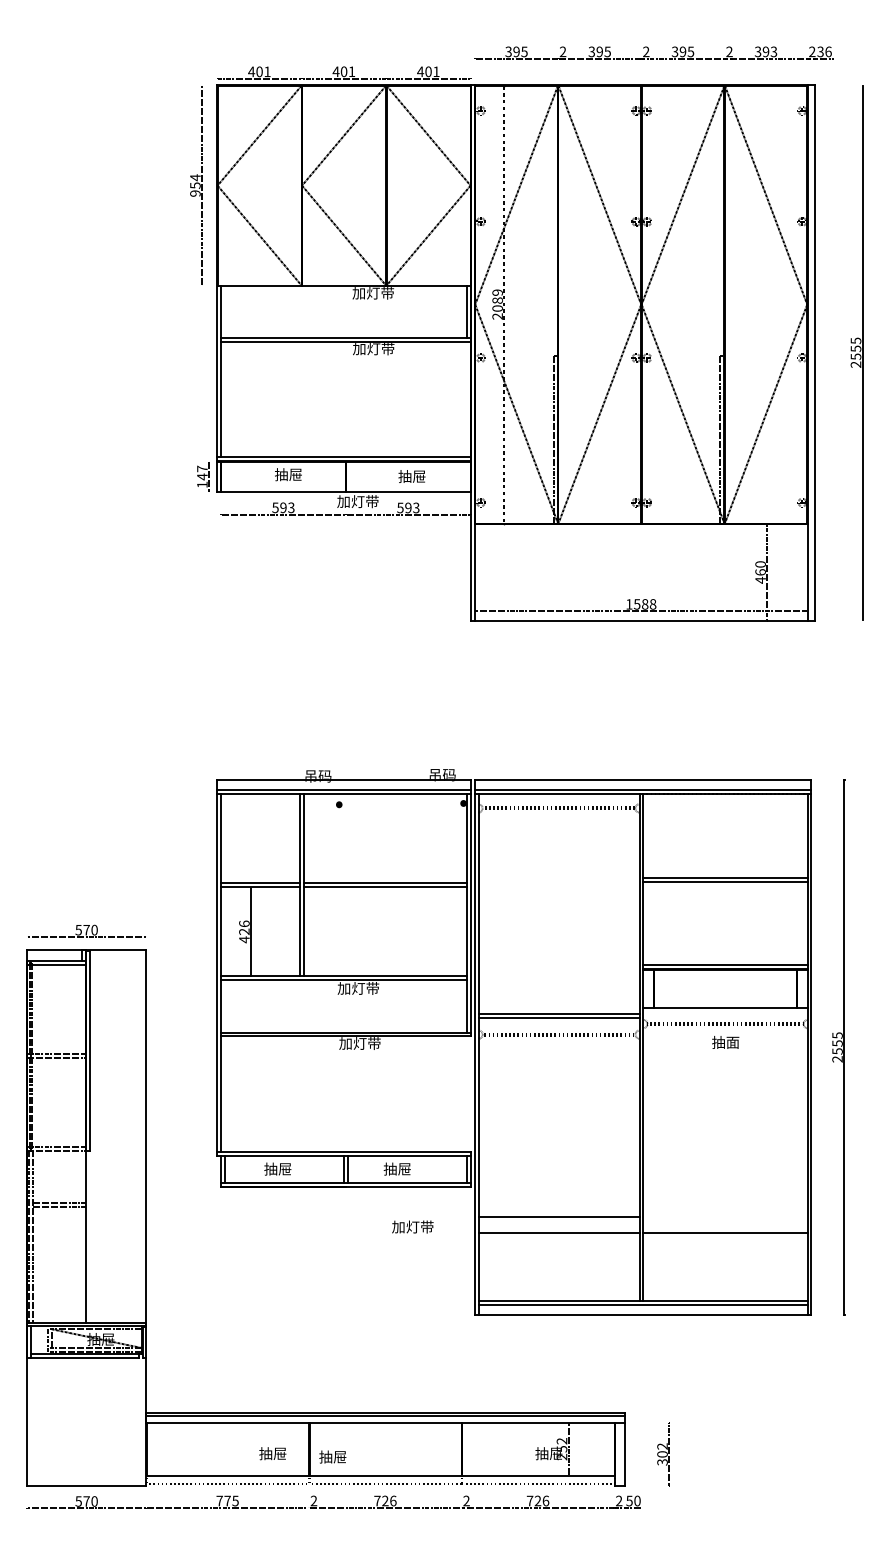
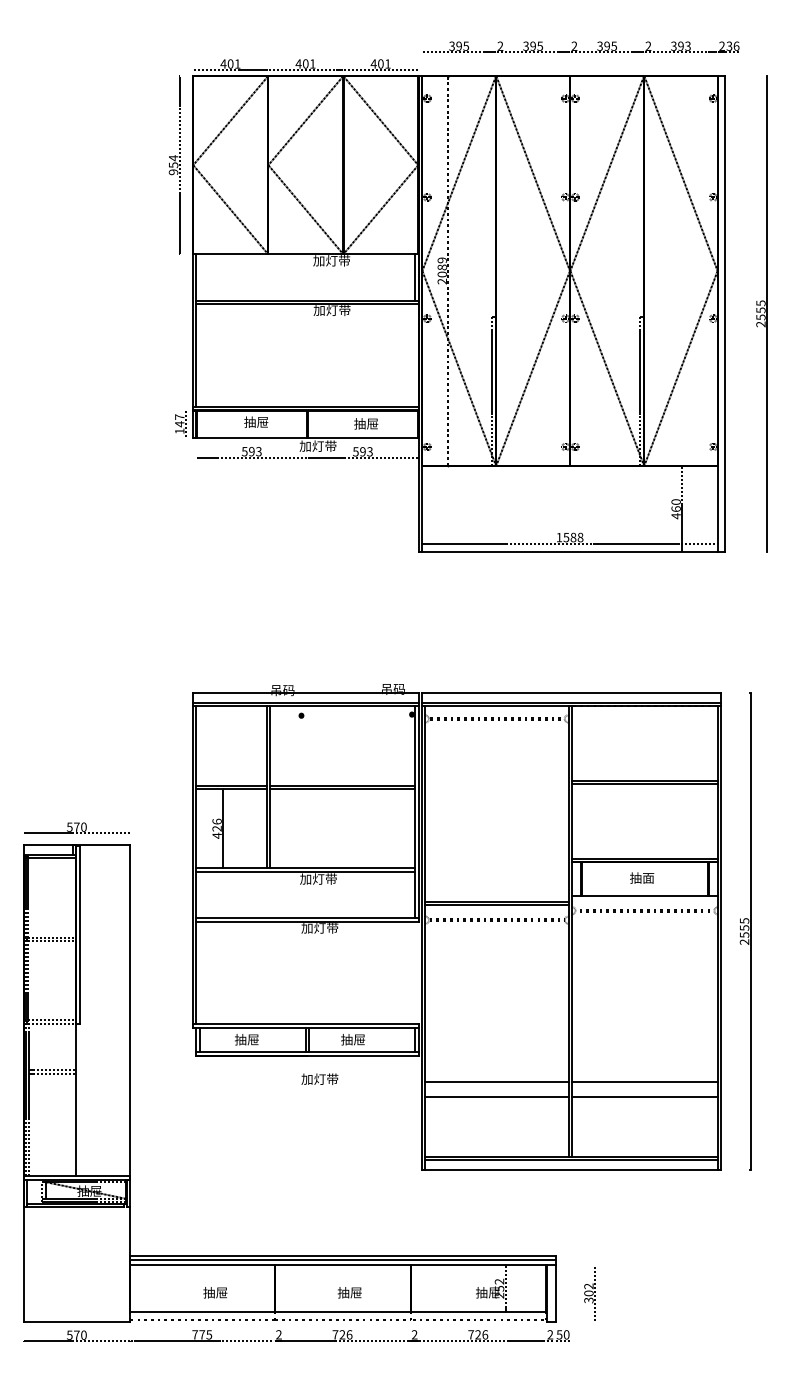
text: (726, 1041) -> (642, 877), moved
line: (725, 1217) -> (644, 1082), added
text: (412, 1226) -> (319, 1078), moved
text: (272, 1453) -> (215, 1292), moved
text: (332, 1456) -> (349, 1292), moved

